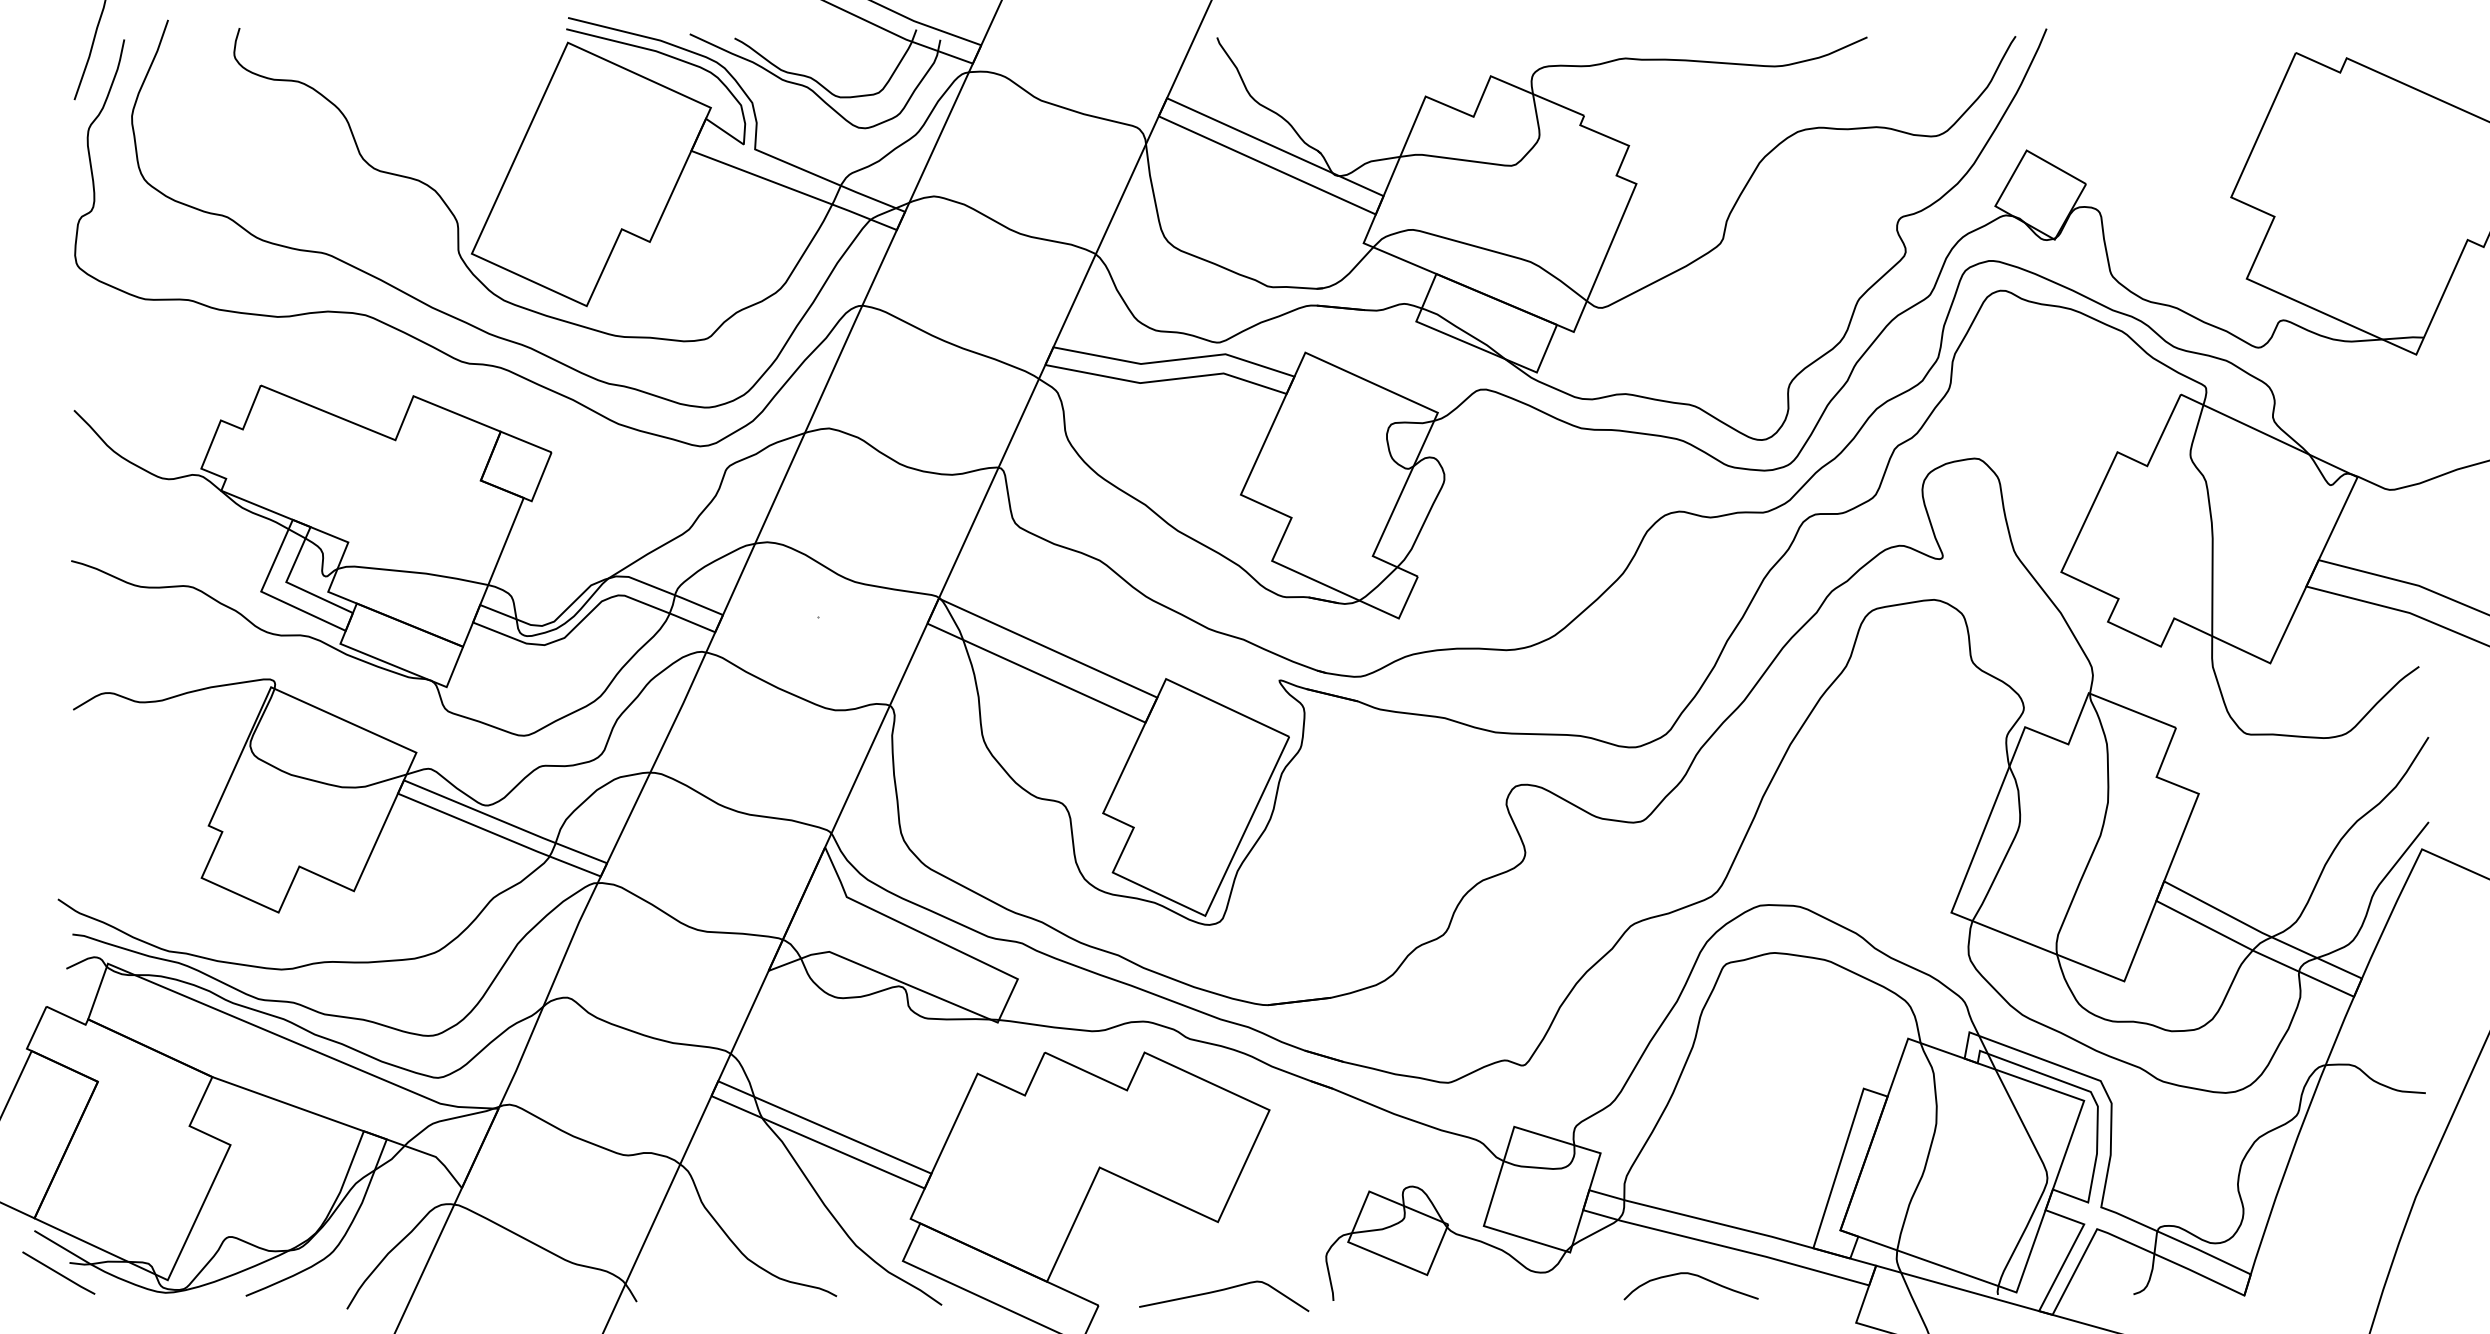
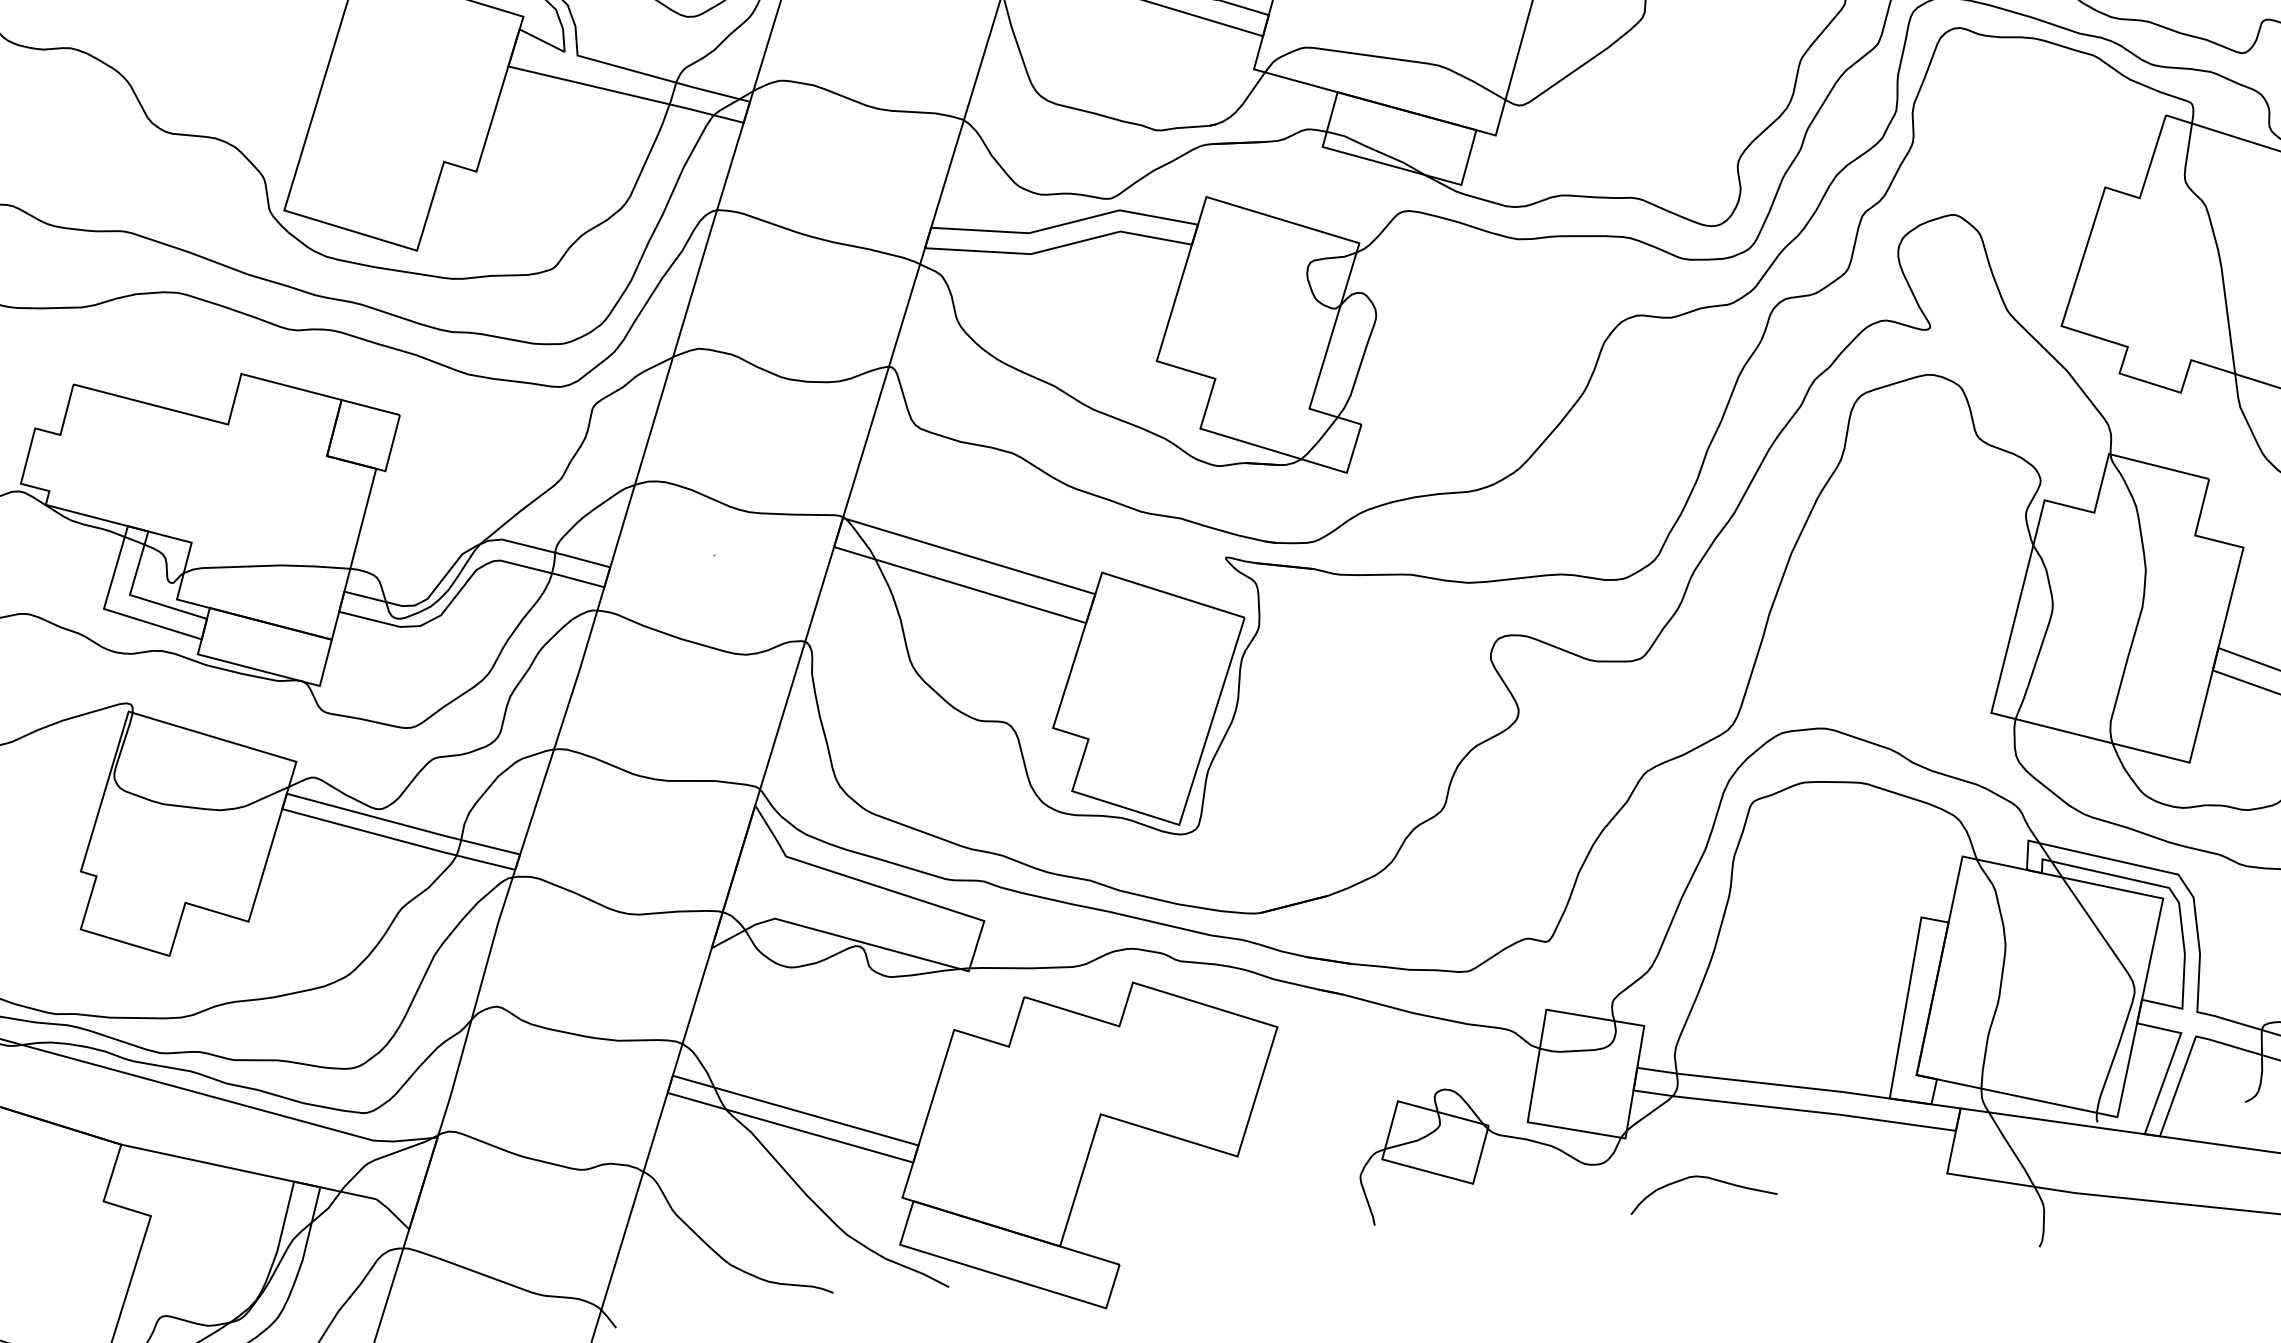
curve: (1691, 1275) -> (1701, 1178), moved
curve: (1224, 1290) -> (1254, 1230), removed

